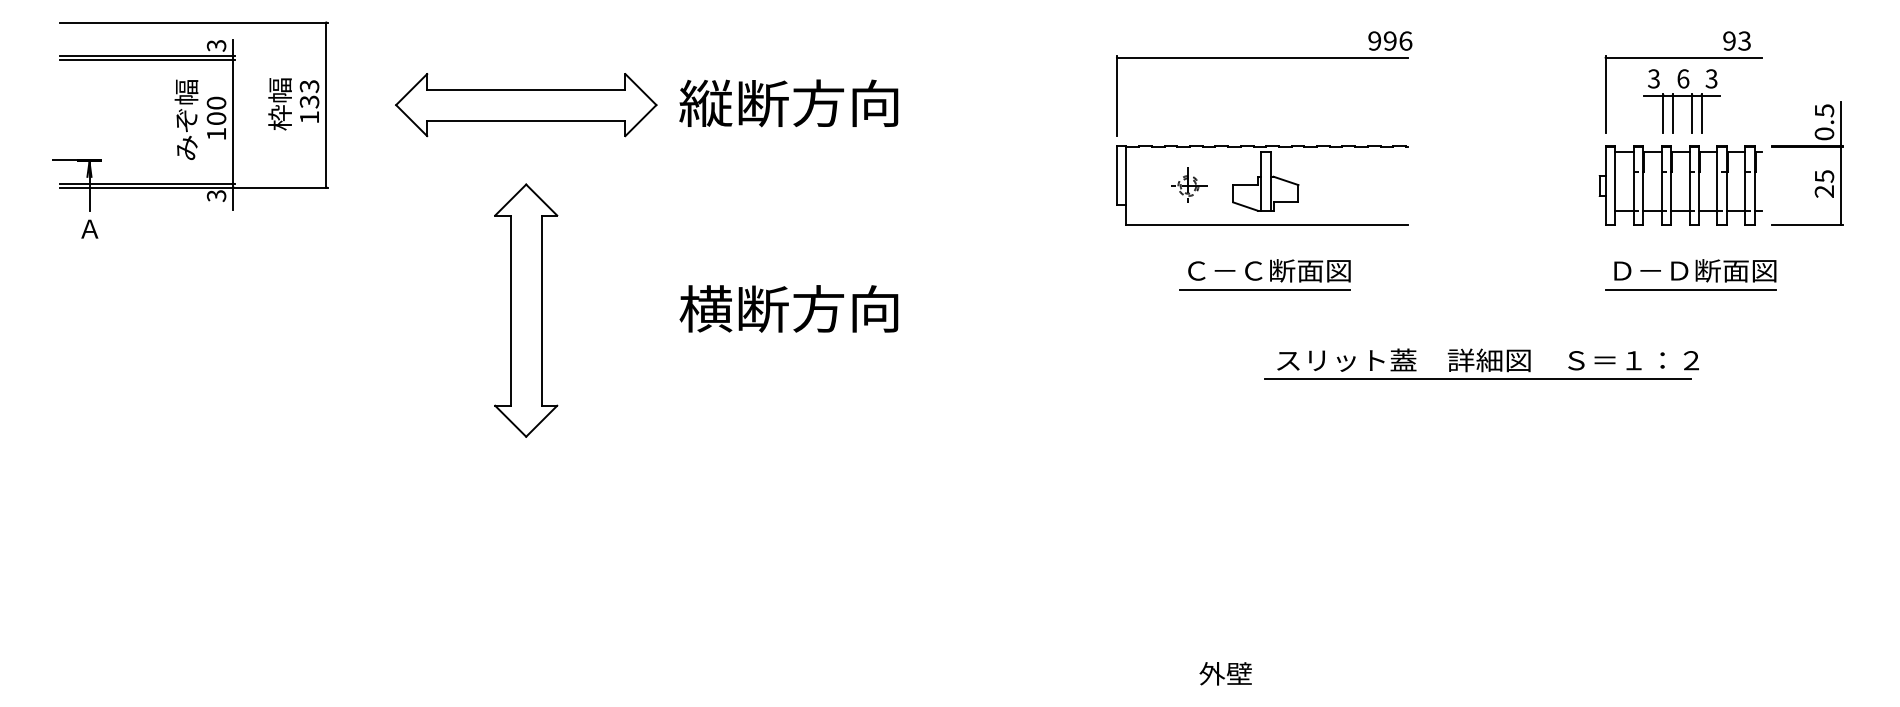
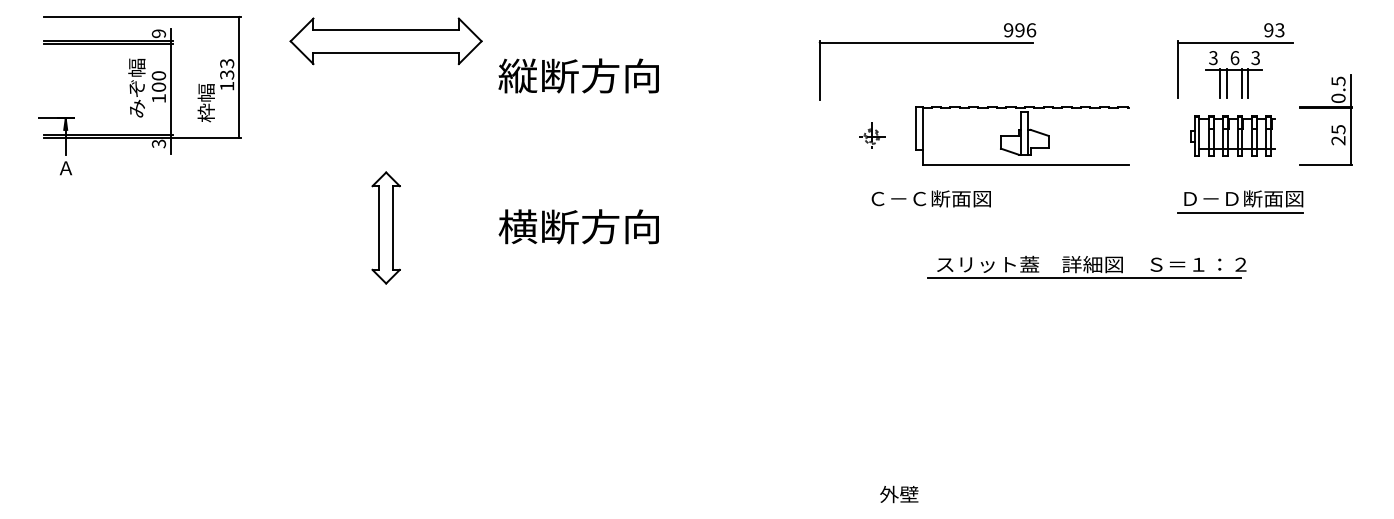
text: (216, 45) -> (158, 33), 3 -> 9
text: (279, 104) -> (205, 103), moved
part: (526, 105) -> (386, 41), moved
part: (1262, 185) -> (1022, 136), moved
part: (1680, 185) -> (1232, 136), size x0.7
line: (1264, 290) -> (927, 213), removed
part: (526, 310) -> (386, 227), size x0.6

